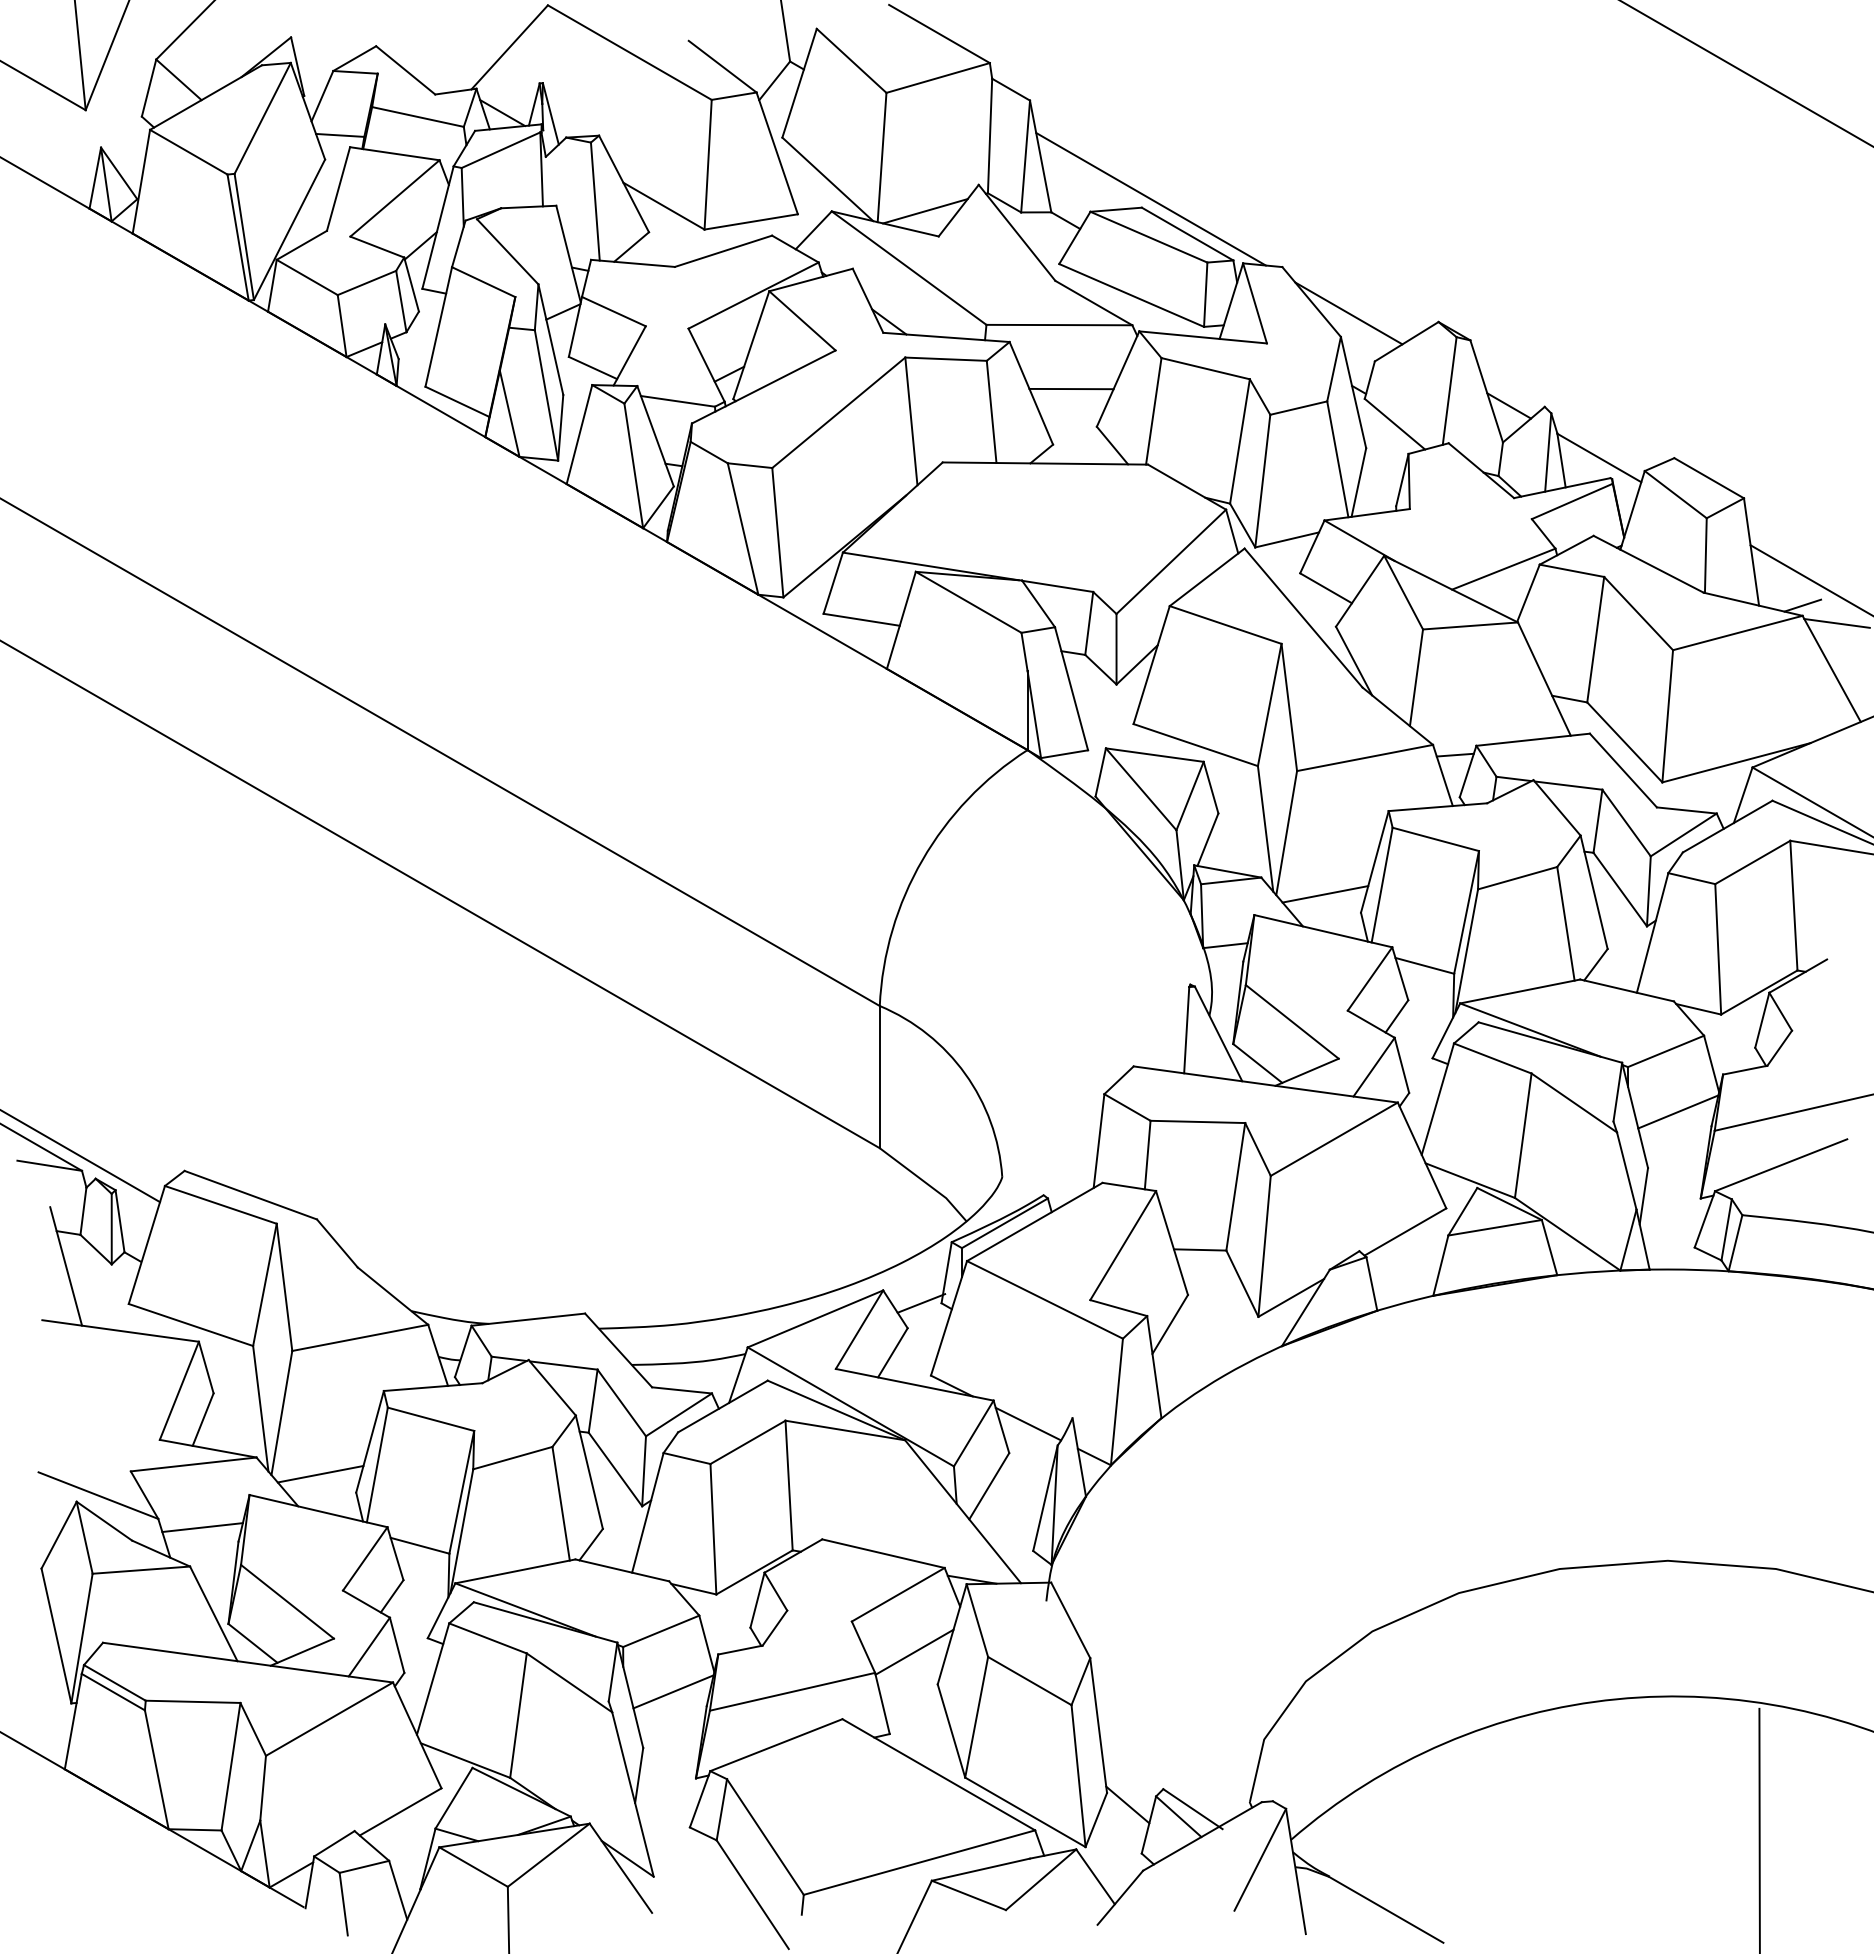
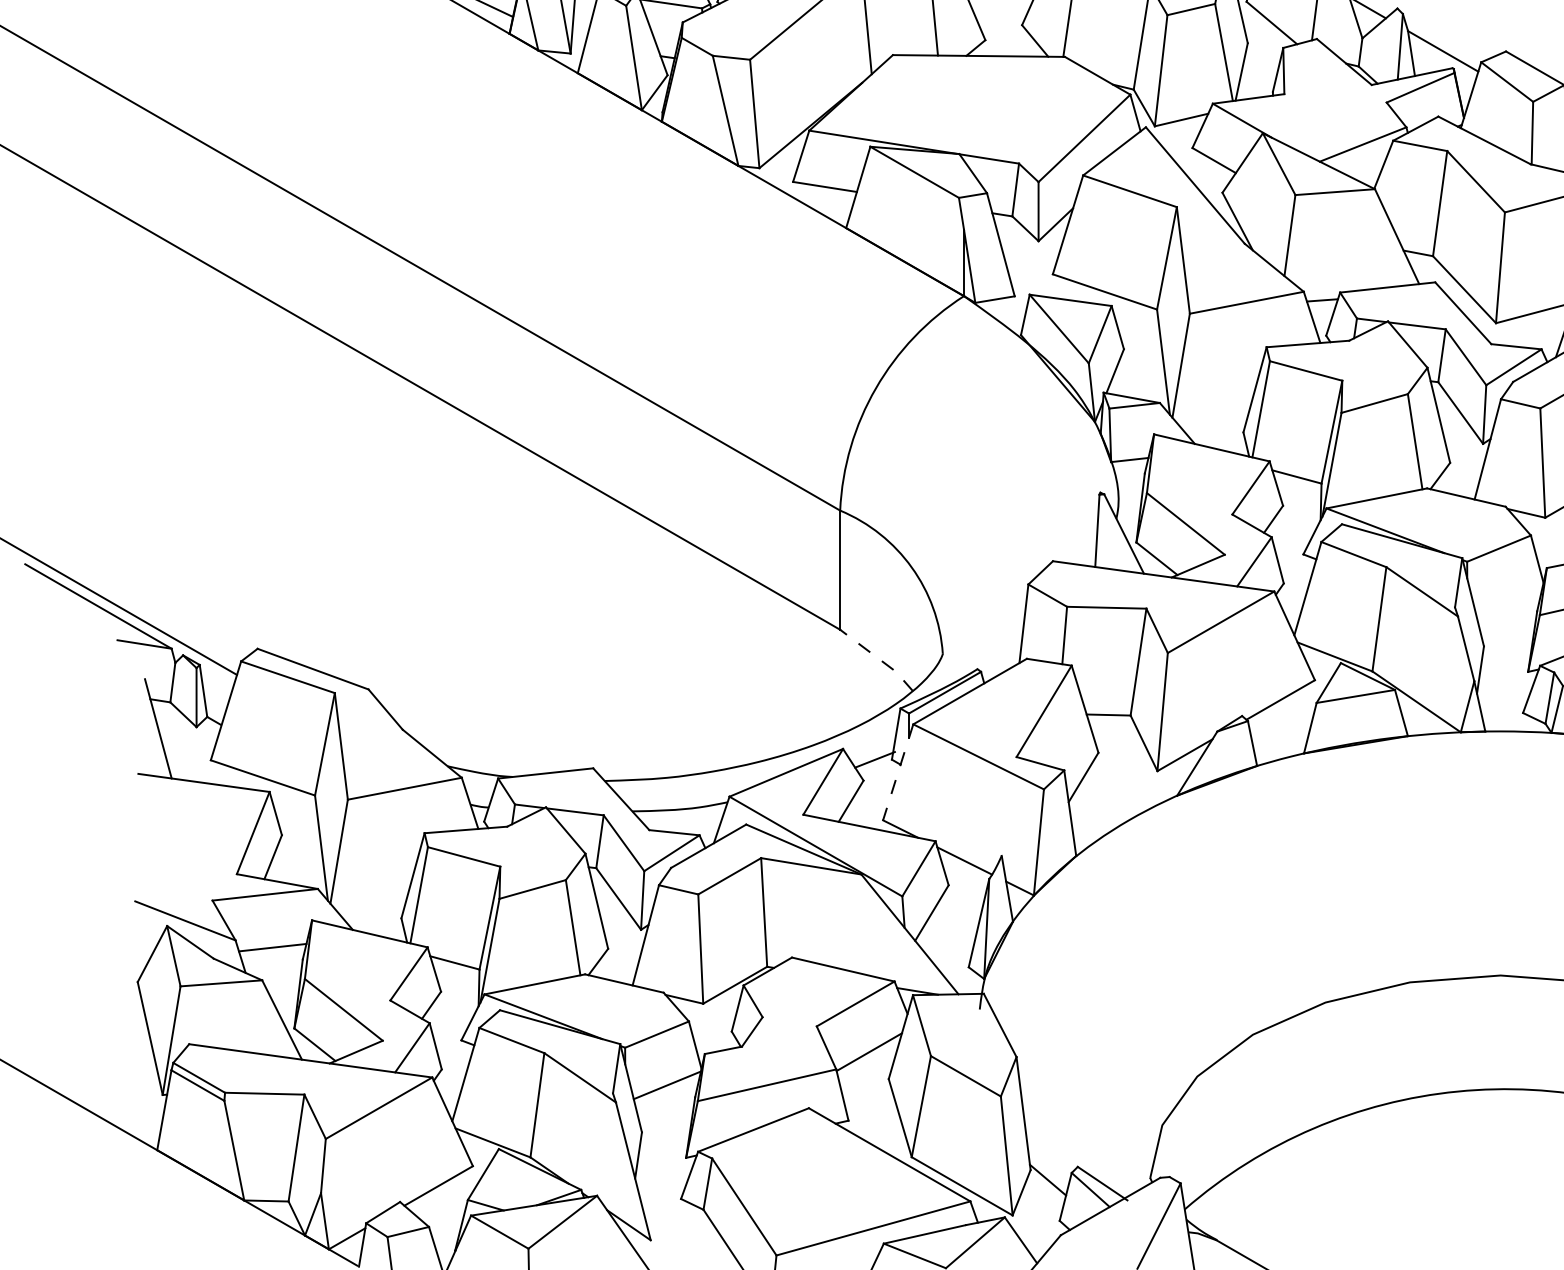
line: (1325, 894) -> (1213, 417), removed
line: (1678, 1111) -> (1509, 599), removed
line: (925, 1182) -> (878, 658), solid -> dashed
line: (948, 1318) -> (897, 772), solid -> dashed
line: (320, 1473) -> (371, 902), removed

